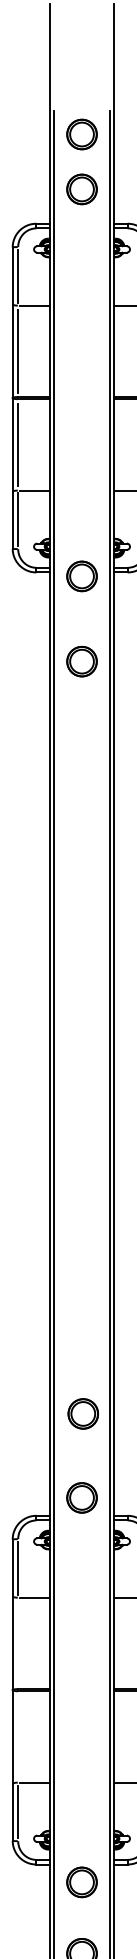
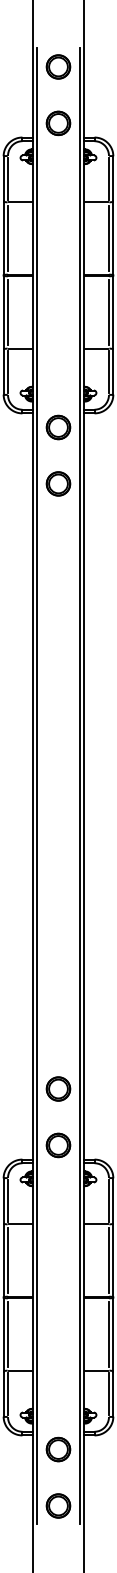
part: (82, 189) -> (58, 123), moved
part: (82, 576) -> (58, 427), moved
part: (83, 1413) -> (58, 1088), moved
line: (18, 1643) -> (8, 1260), added
line: (18, 1736) -> (8, 1334), added

